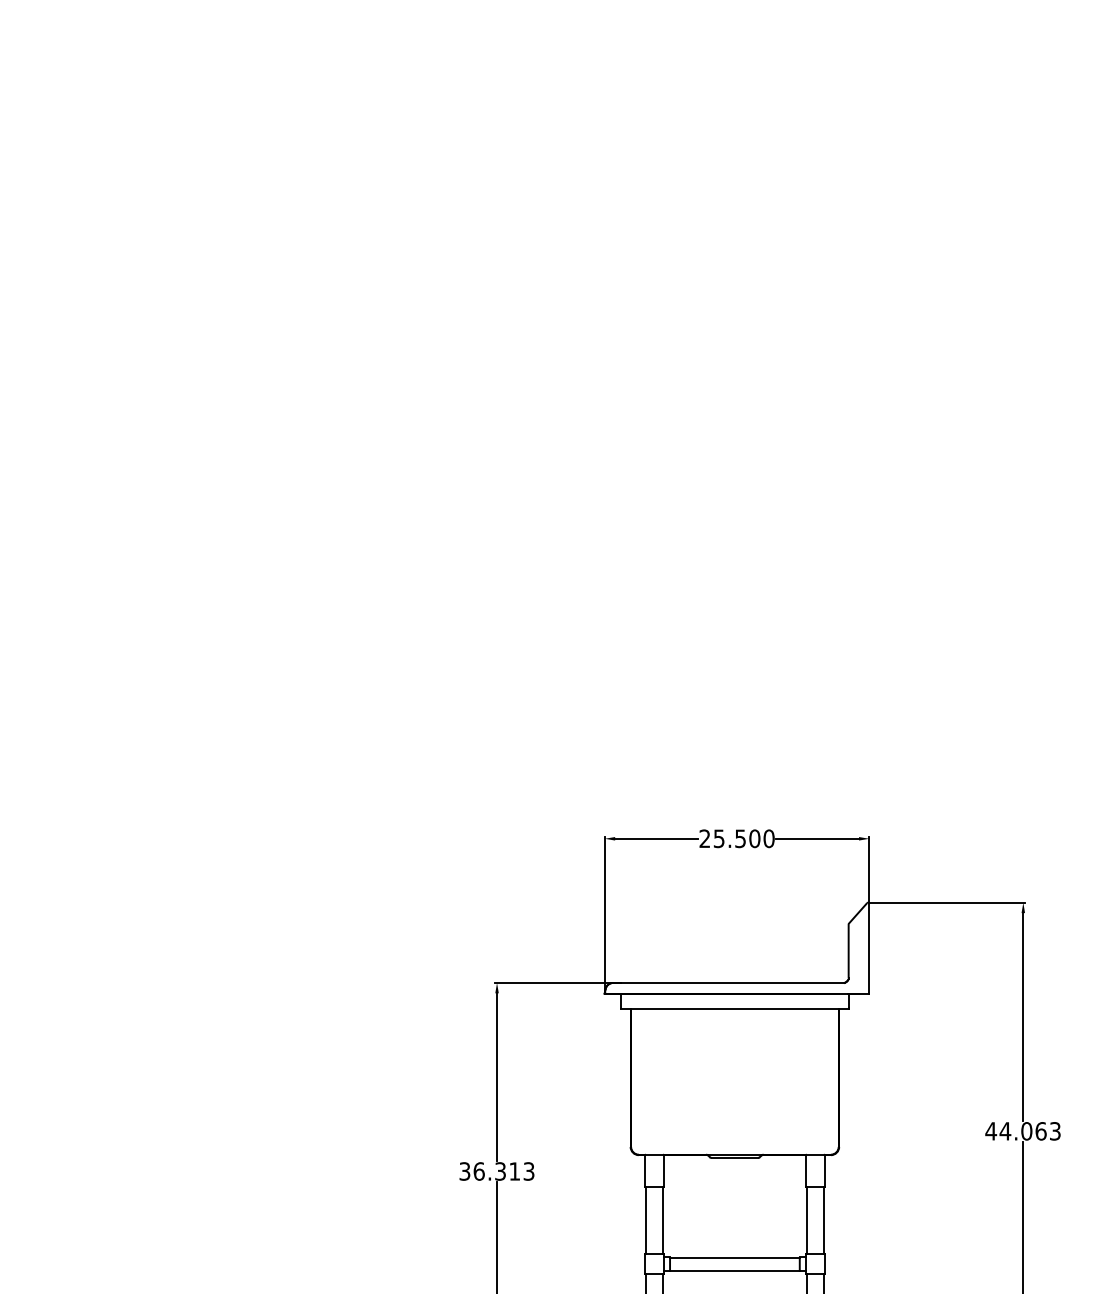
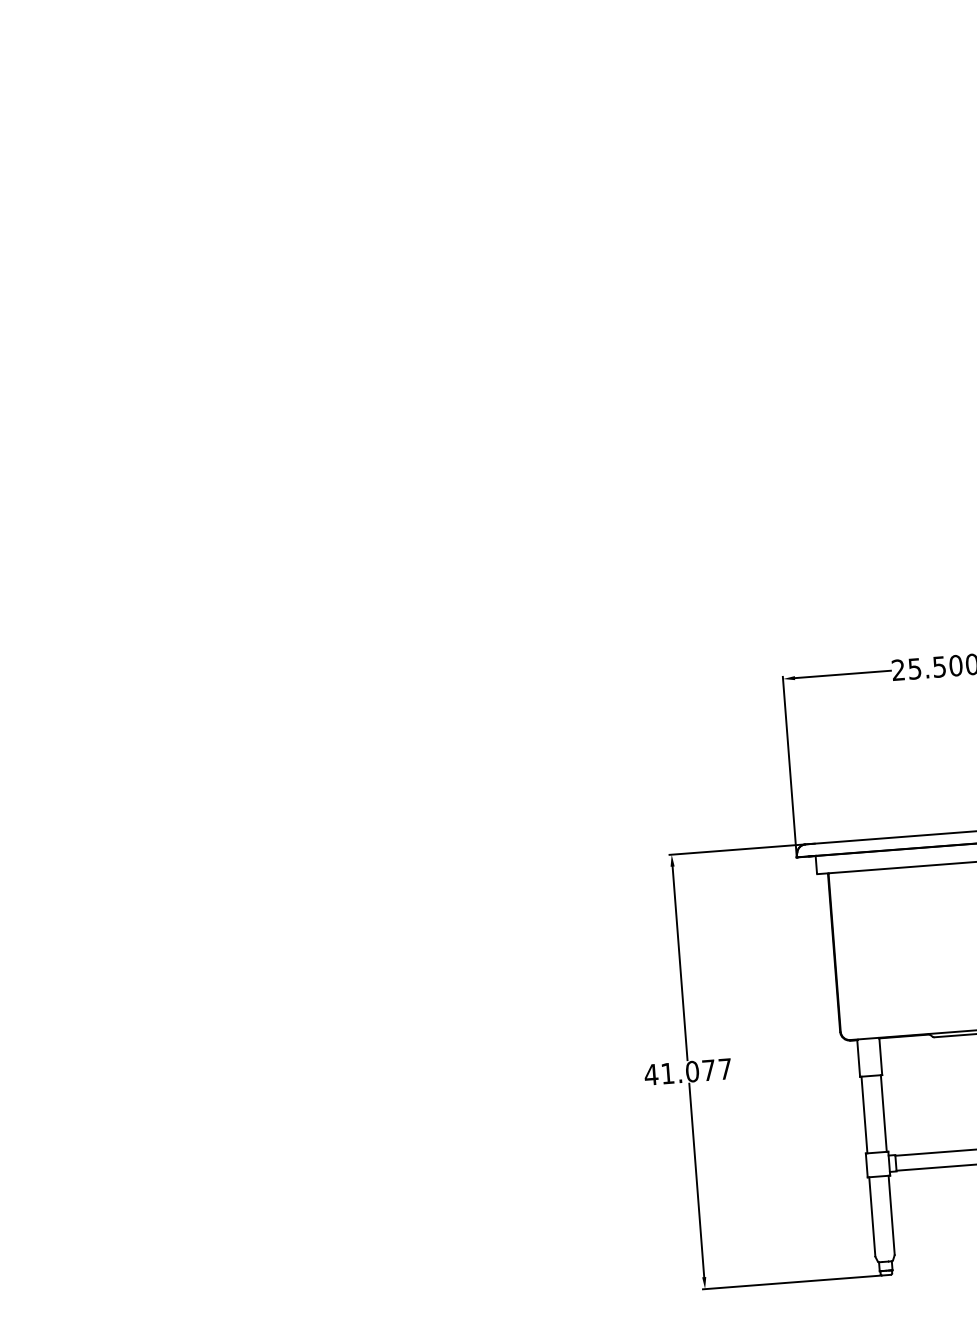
text: (496, 1171) -> (687, 1072), 36.313 -> 41.077

